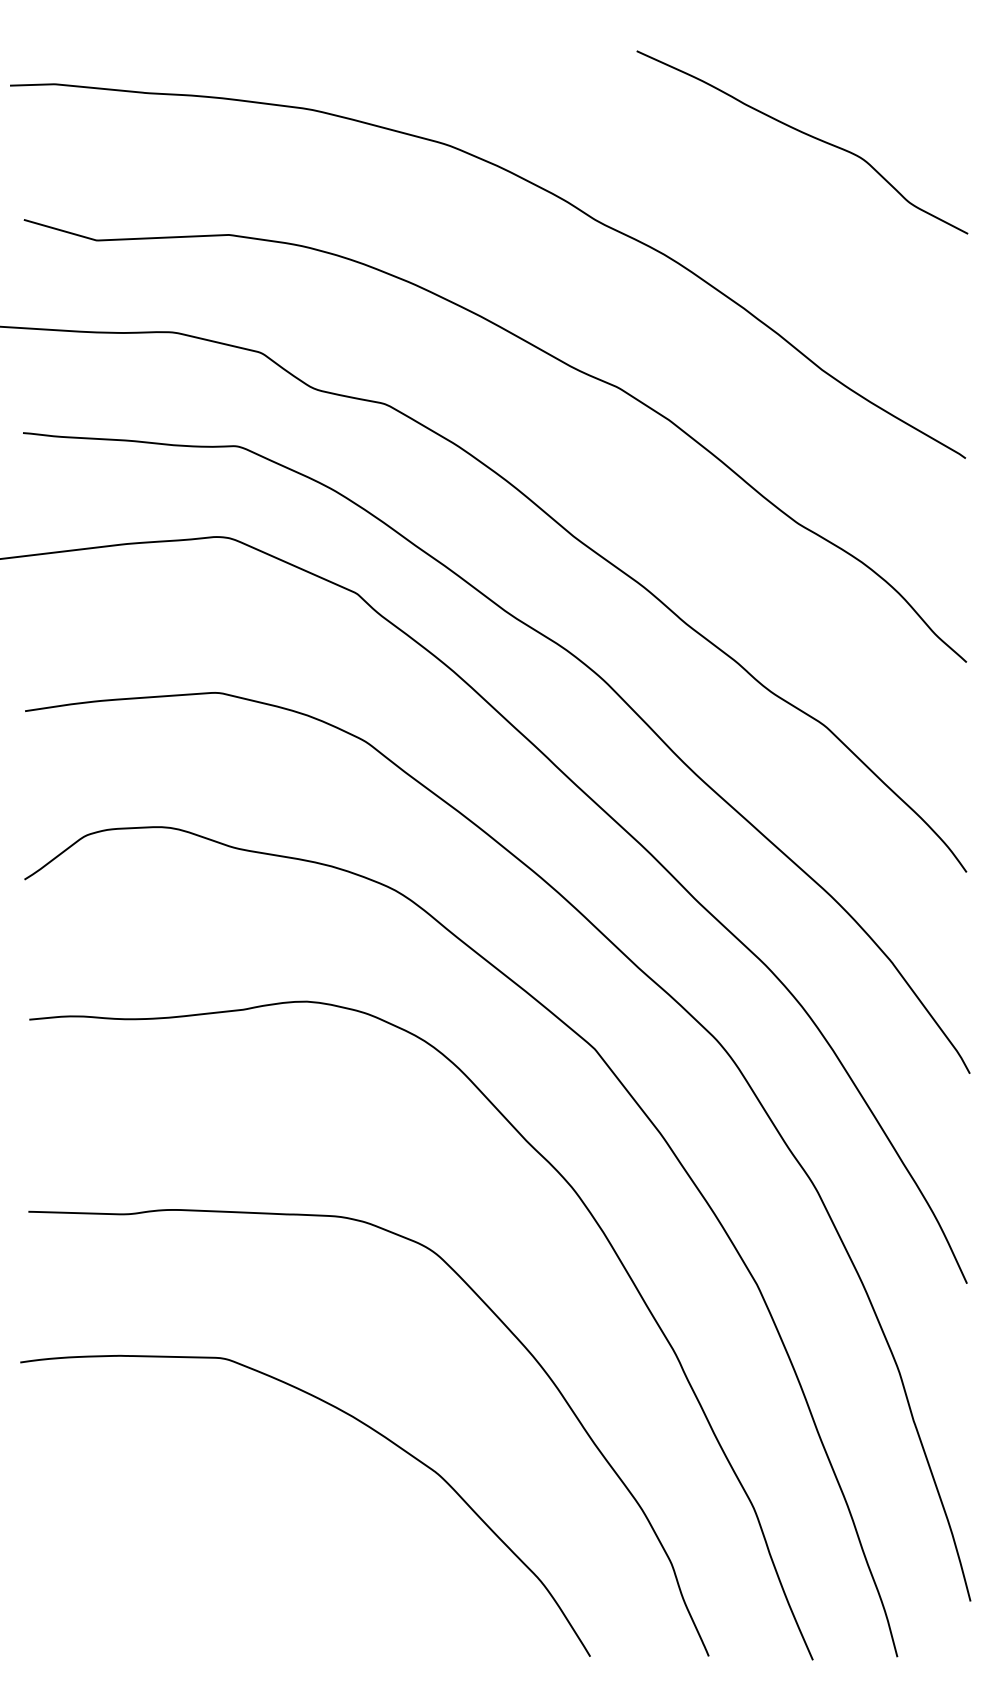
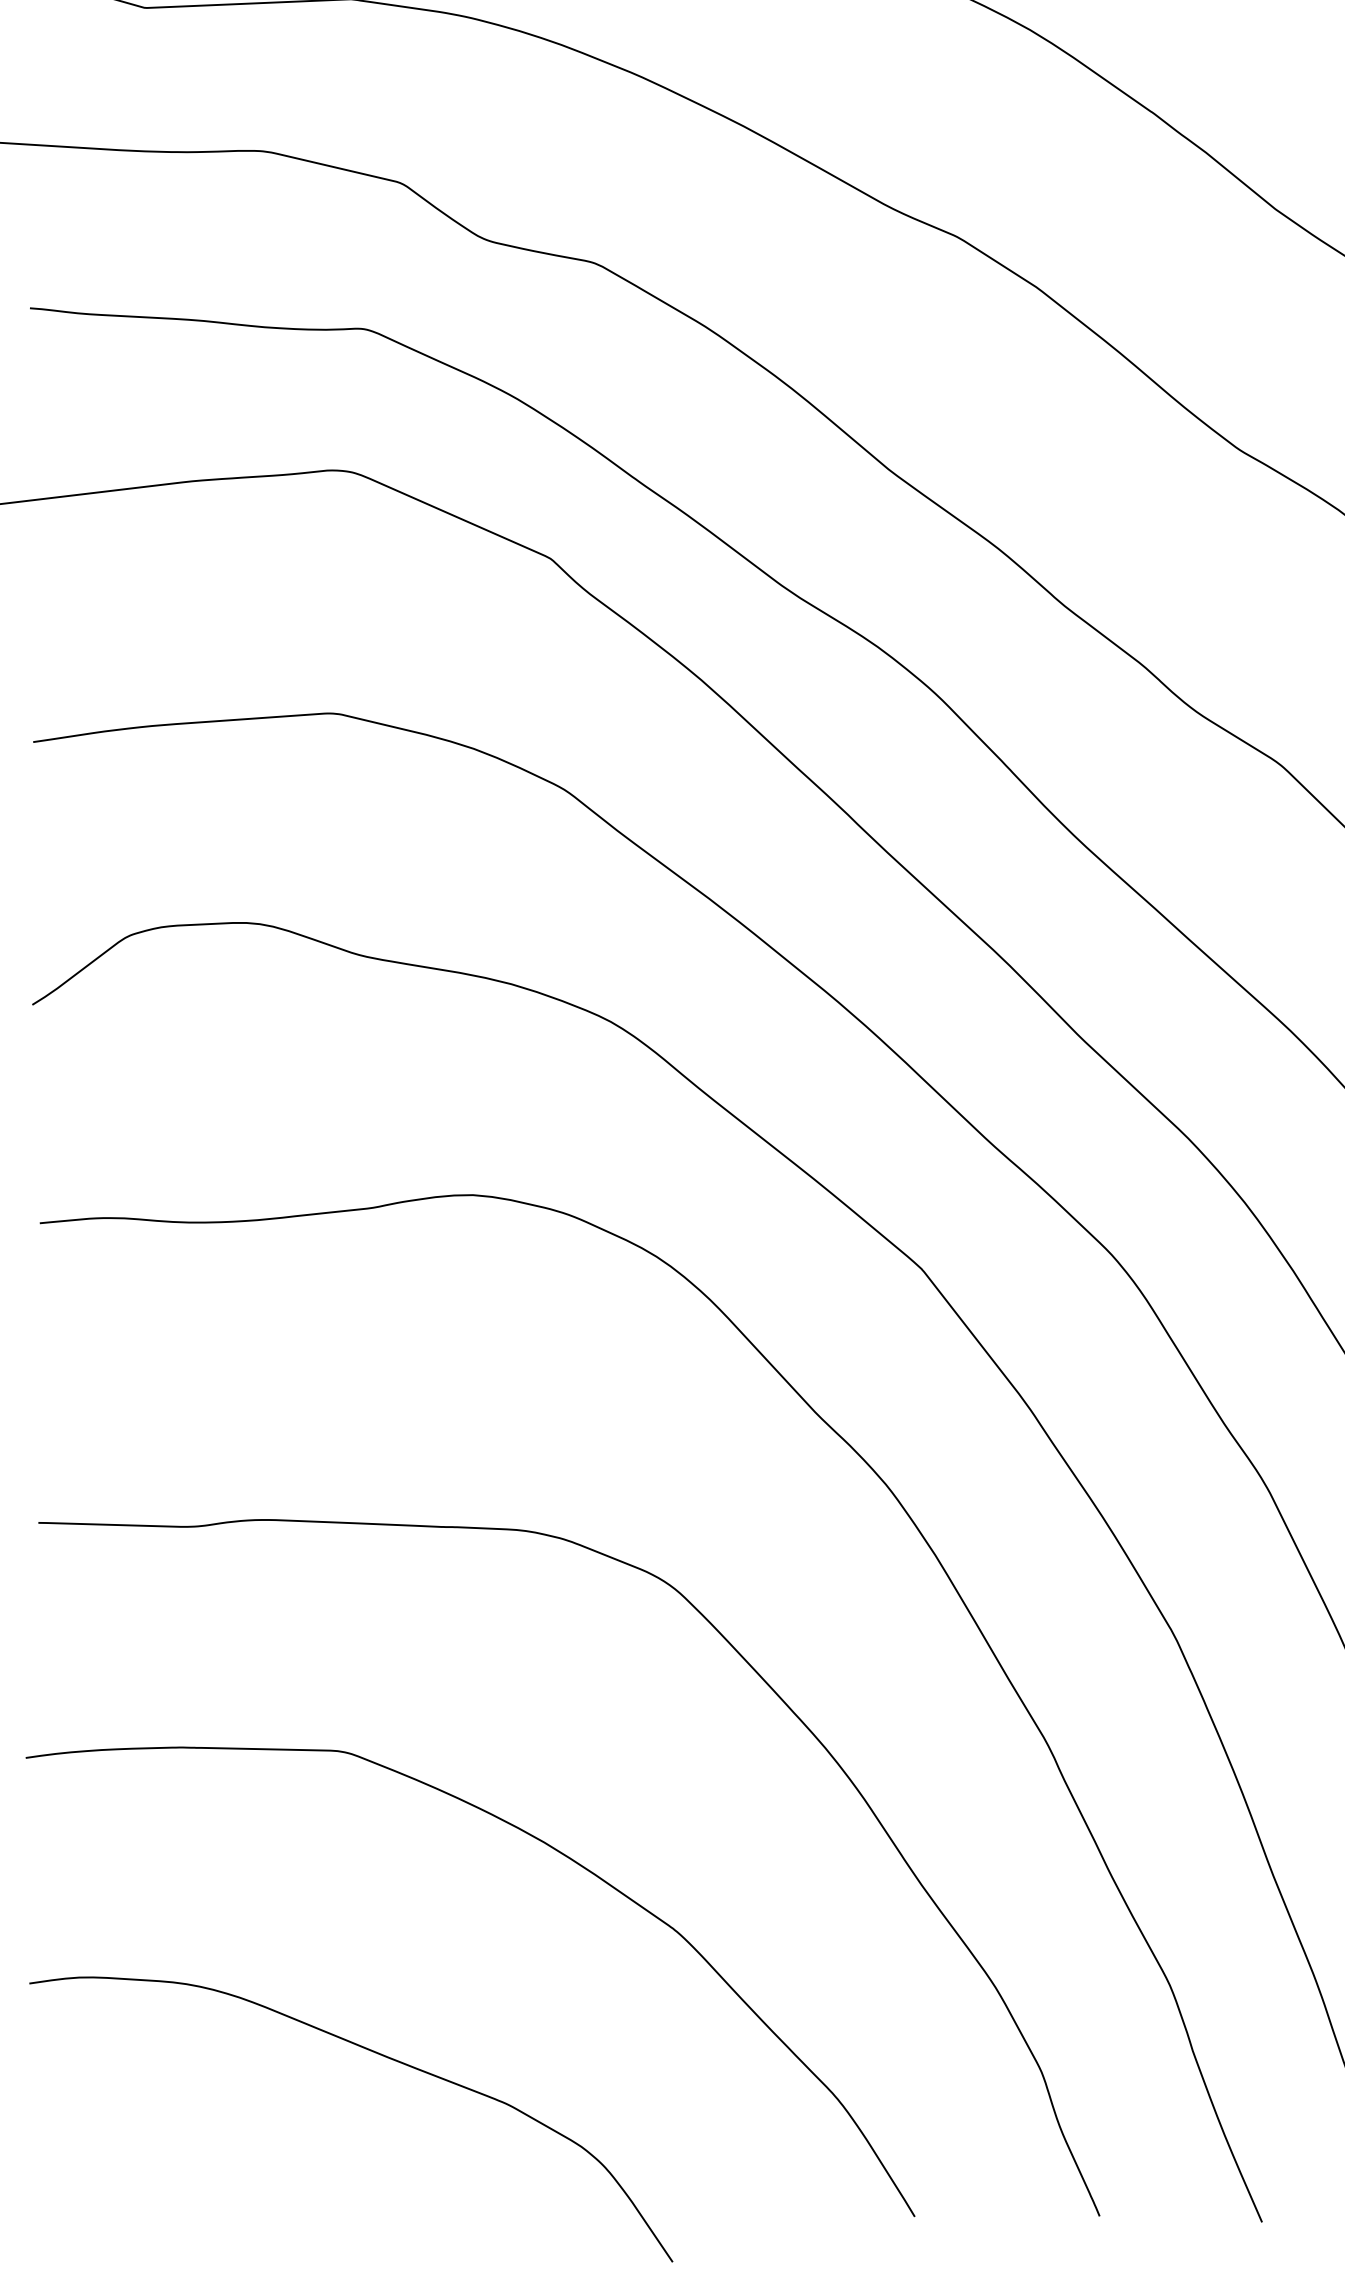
curve: (244, 1552) -> (375, 2054), added

